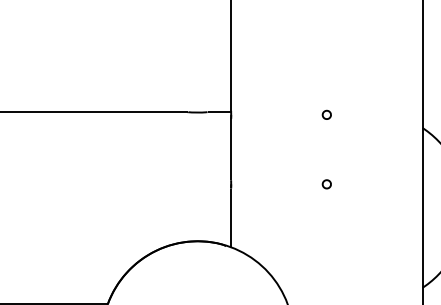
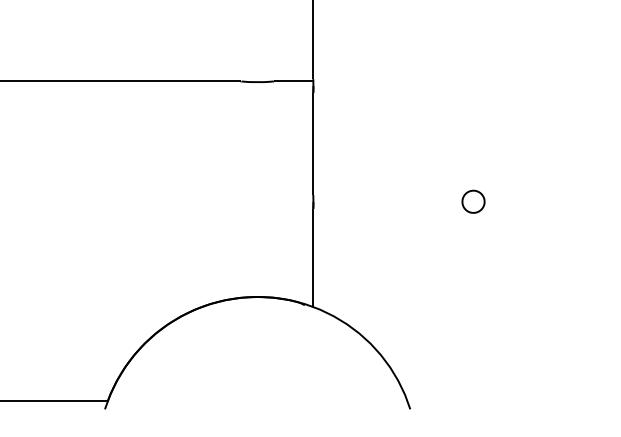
part: (326, 114) -> (472, 85), removed
part: (326, 184) -> (472, 202), size x1.6

